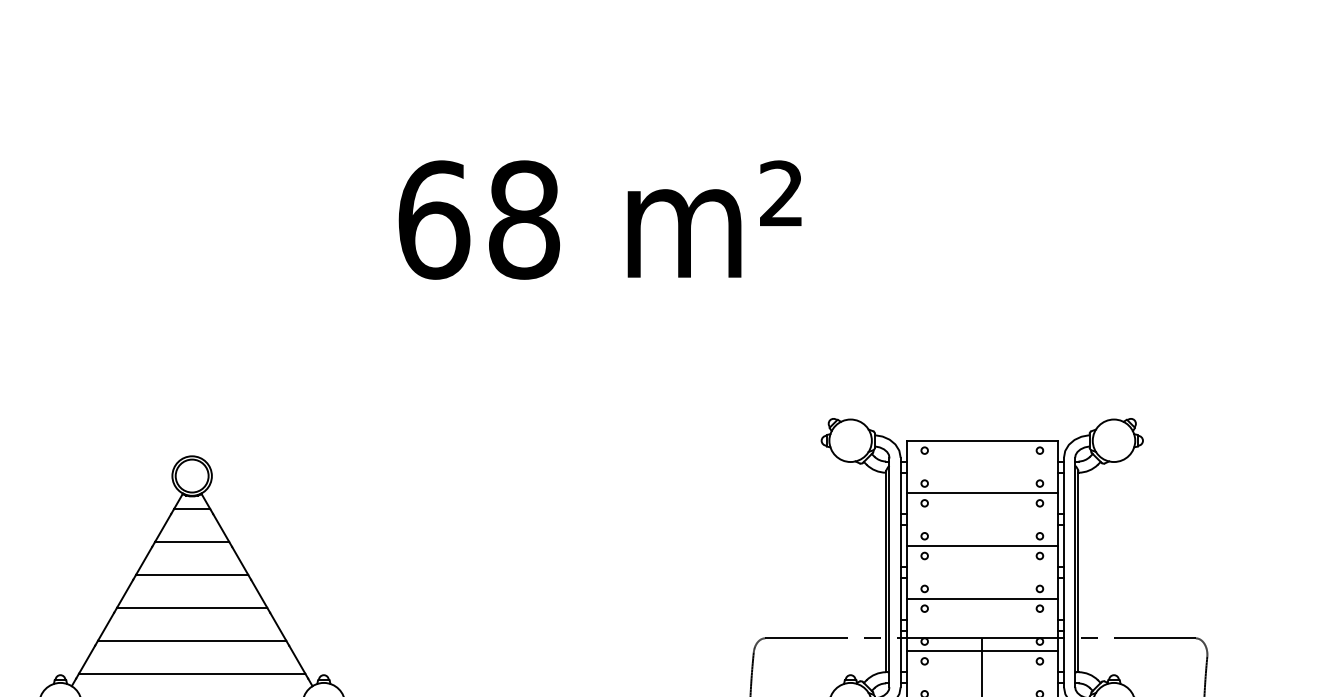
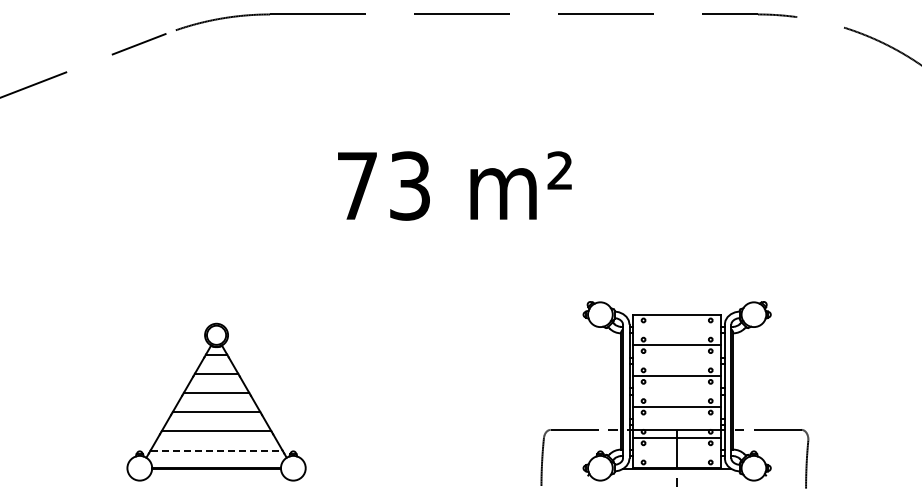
text: (478, 219) -> (383, 185), 68 -> 73
line: (192, 673) -> (216, 450), solid -> dashed

